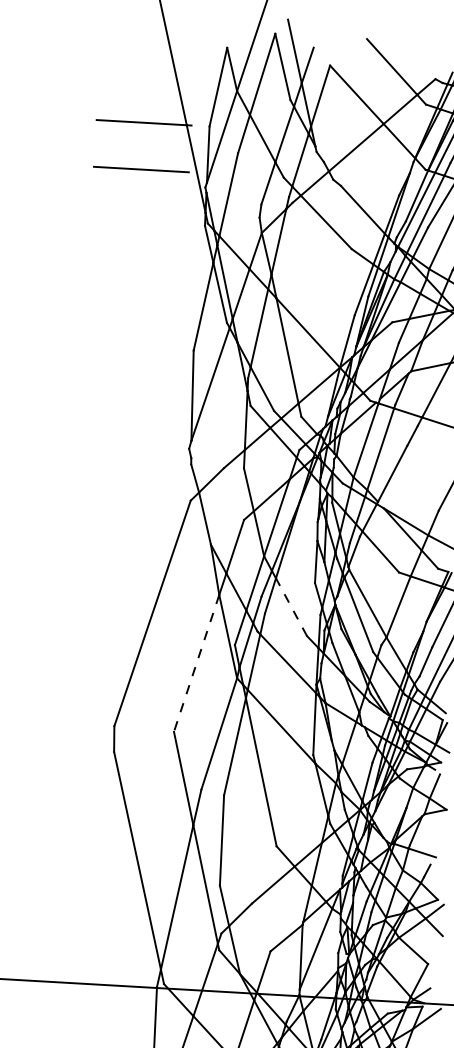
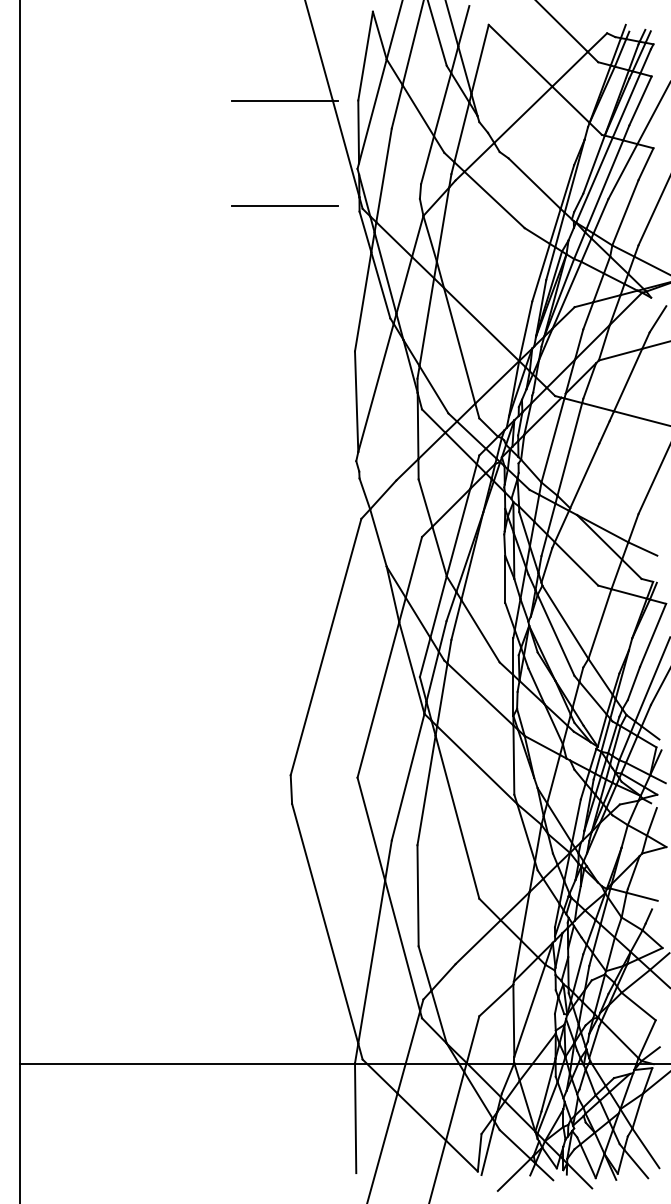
line: (140, 169) -> (284, 205), moved
line: (291, 607) -> (480, 631), dashed -> solid
line: (196, 663) -> (378, 700), dashed -> solid

